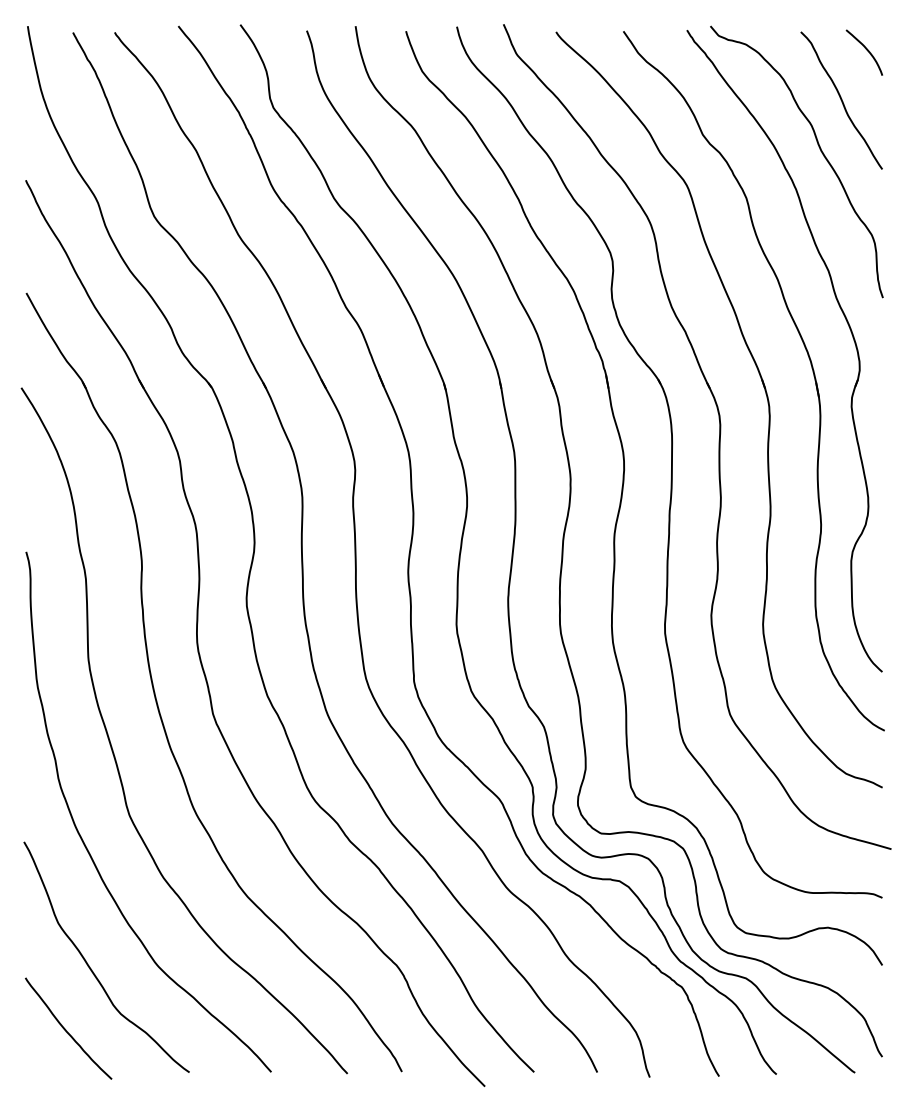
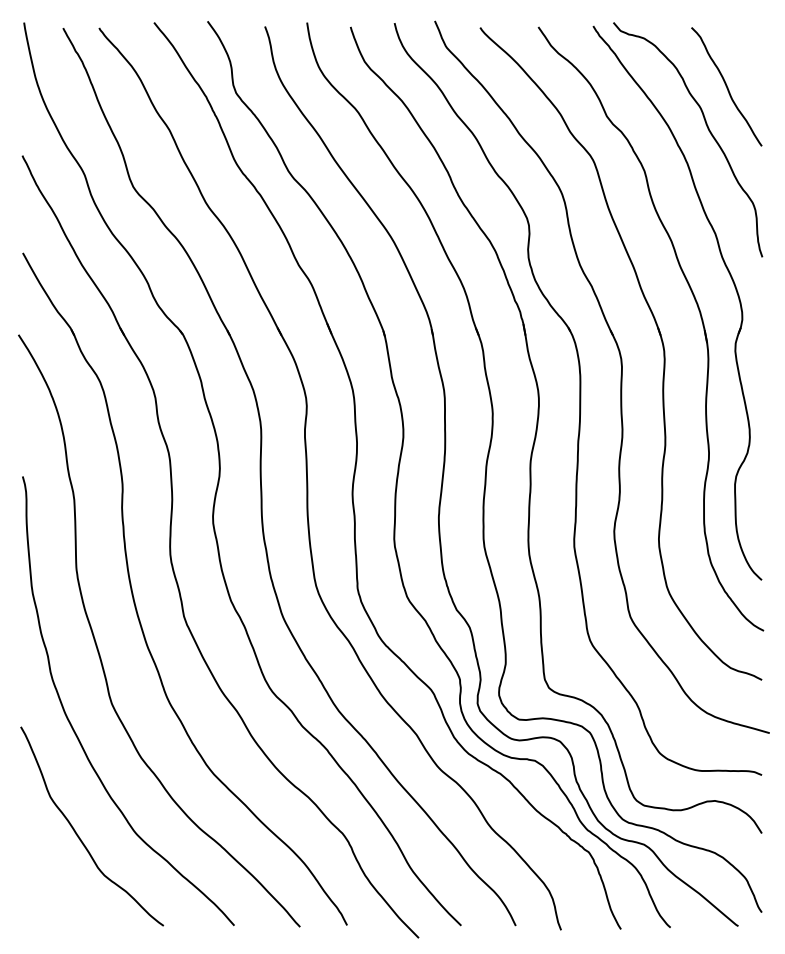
curve: (866, 51) -> (748, 44), removed
curve: (66, 1029) -> (57, 888), removed

